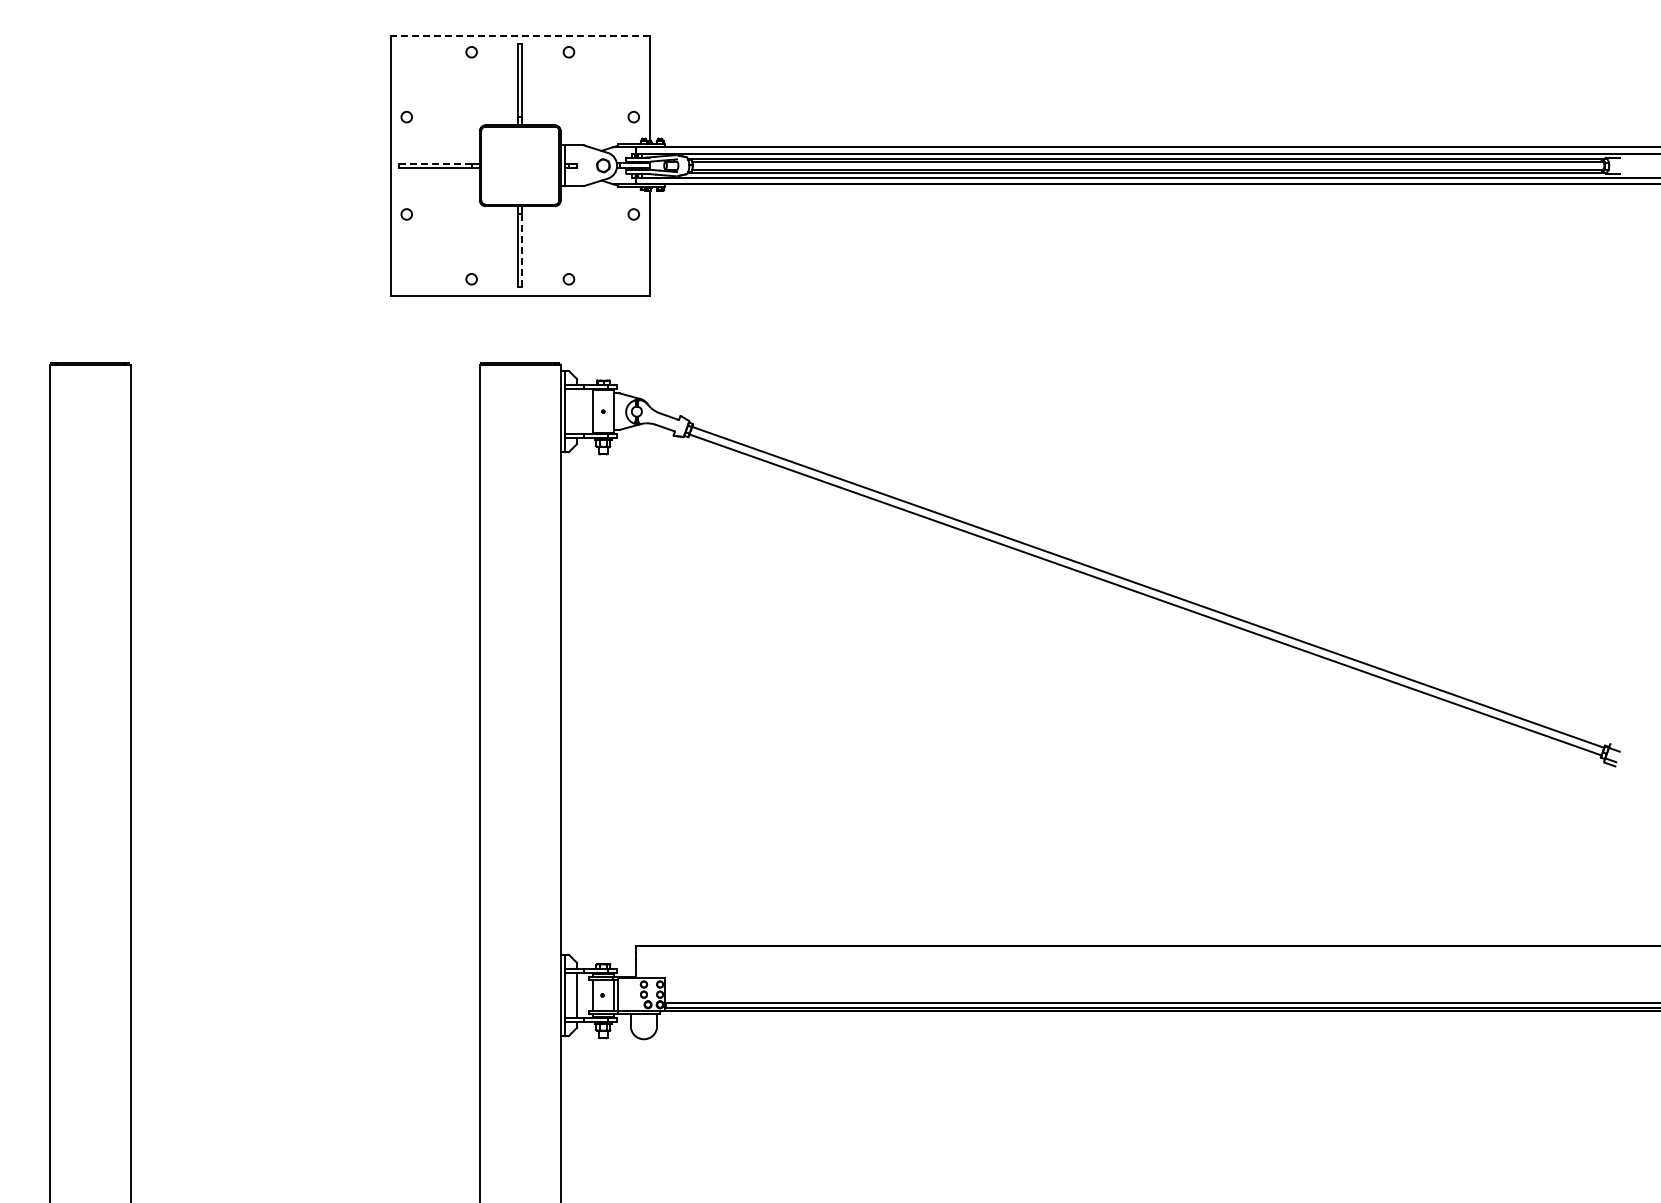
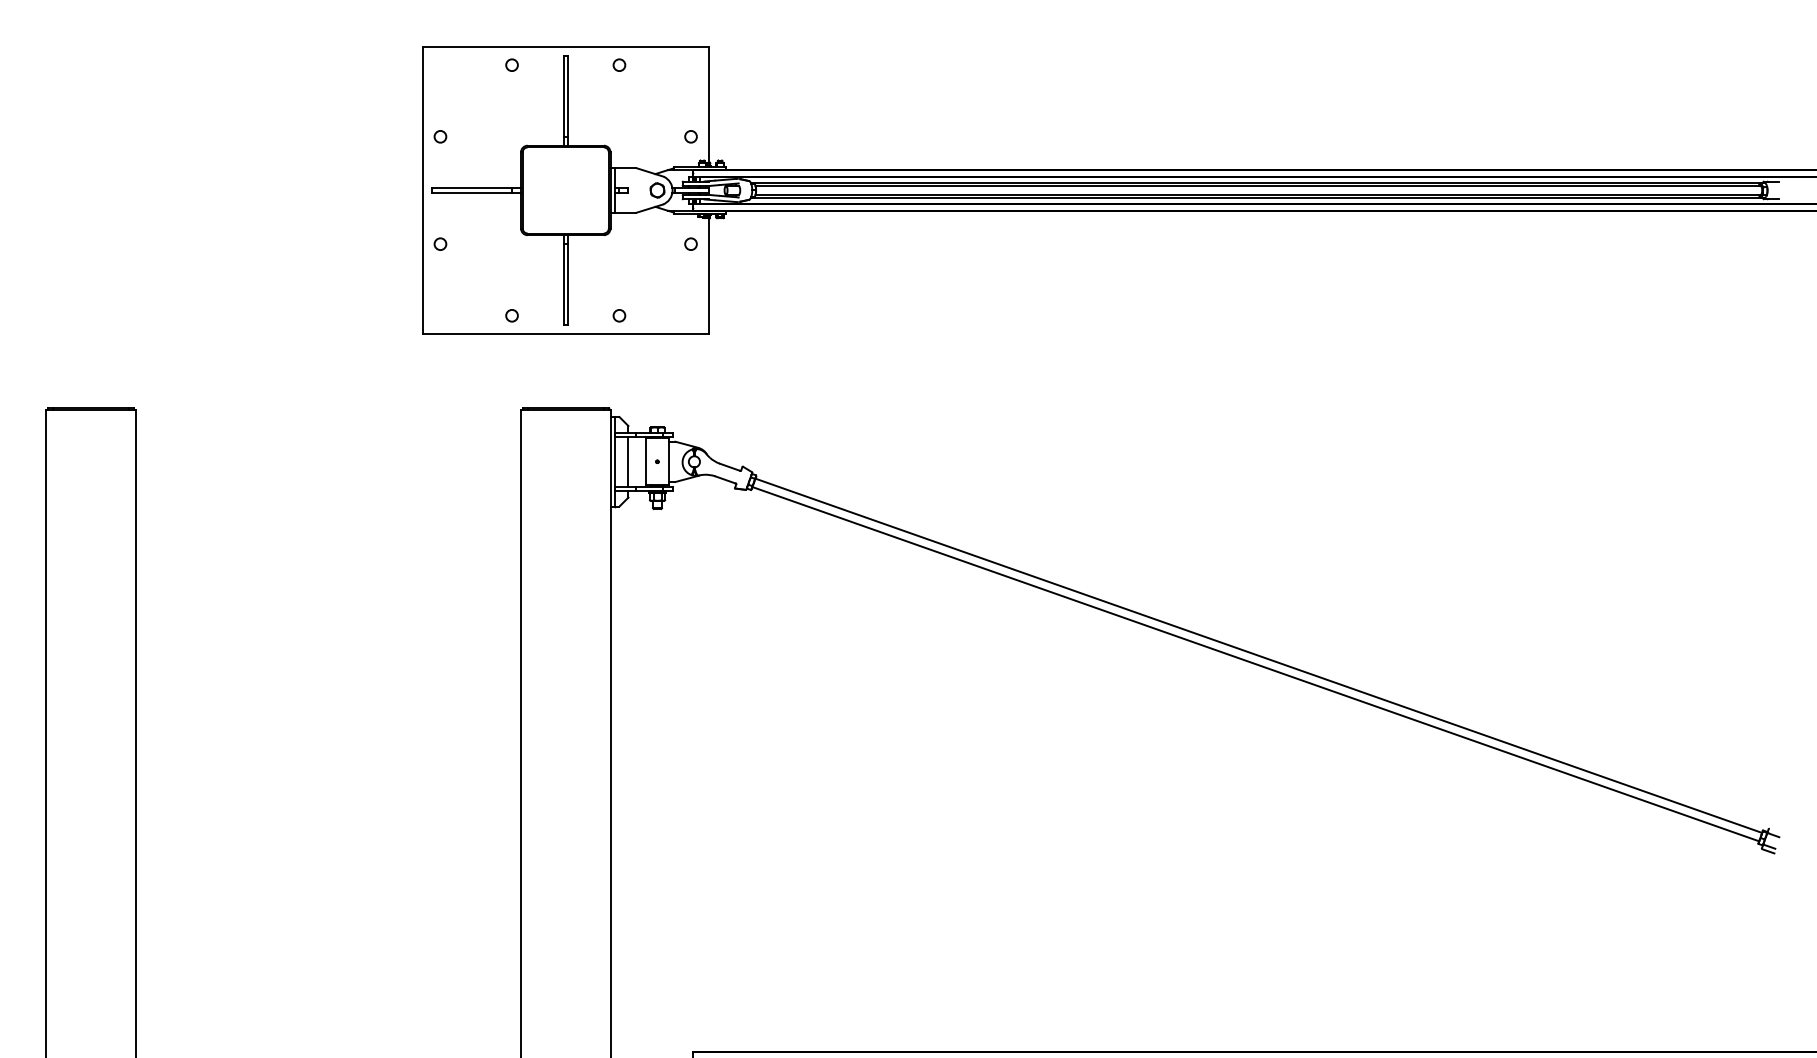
line: (520, 36) -> (565, 47), dashed -> solid
line: (435, 163) -> (472, 187), dashed -> solid
line: (522, 251) -> (568, 285), dashed -> solid
line: (577, 411) -> (628, 461), added

